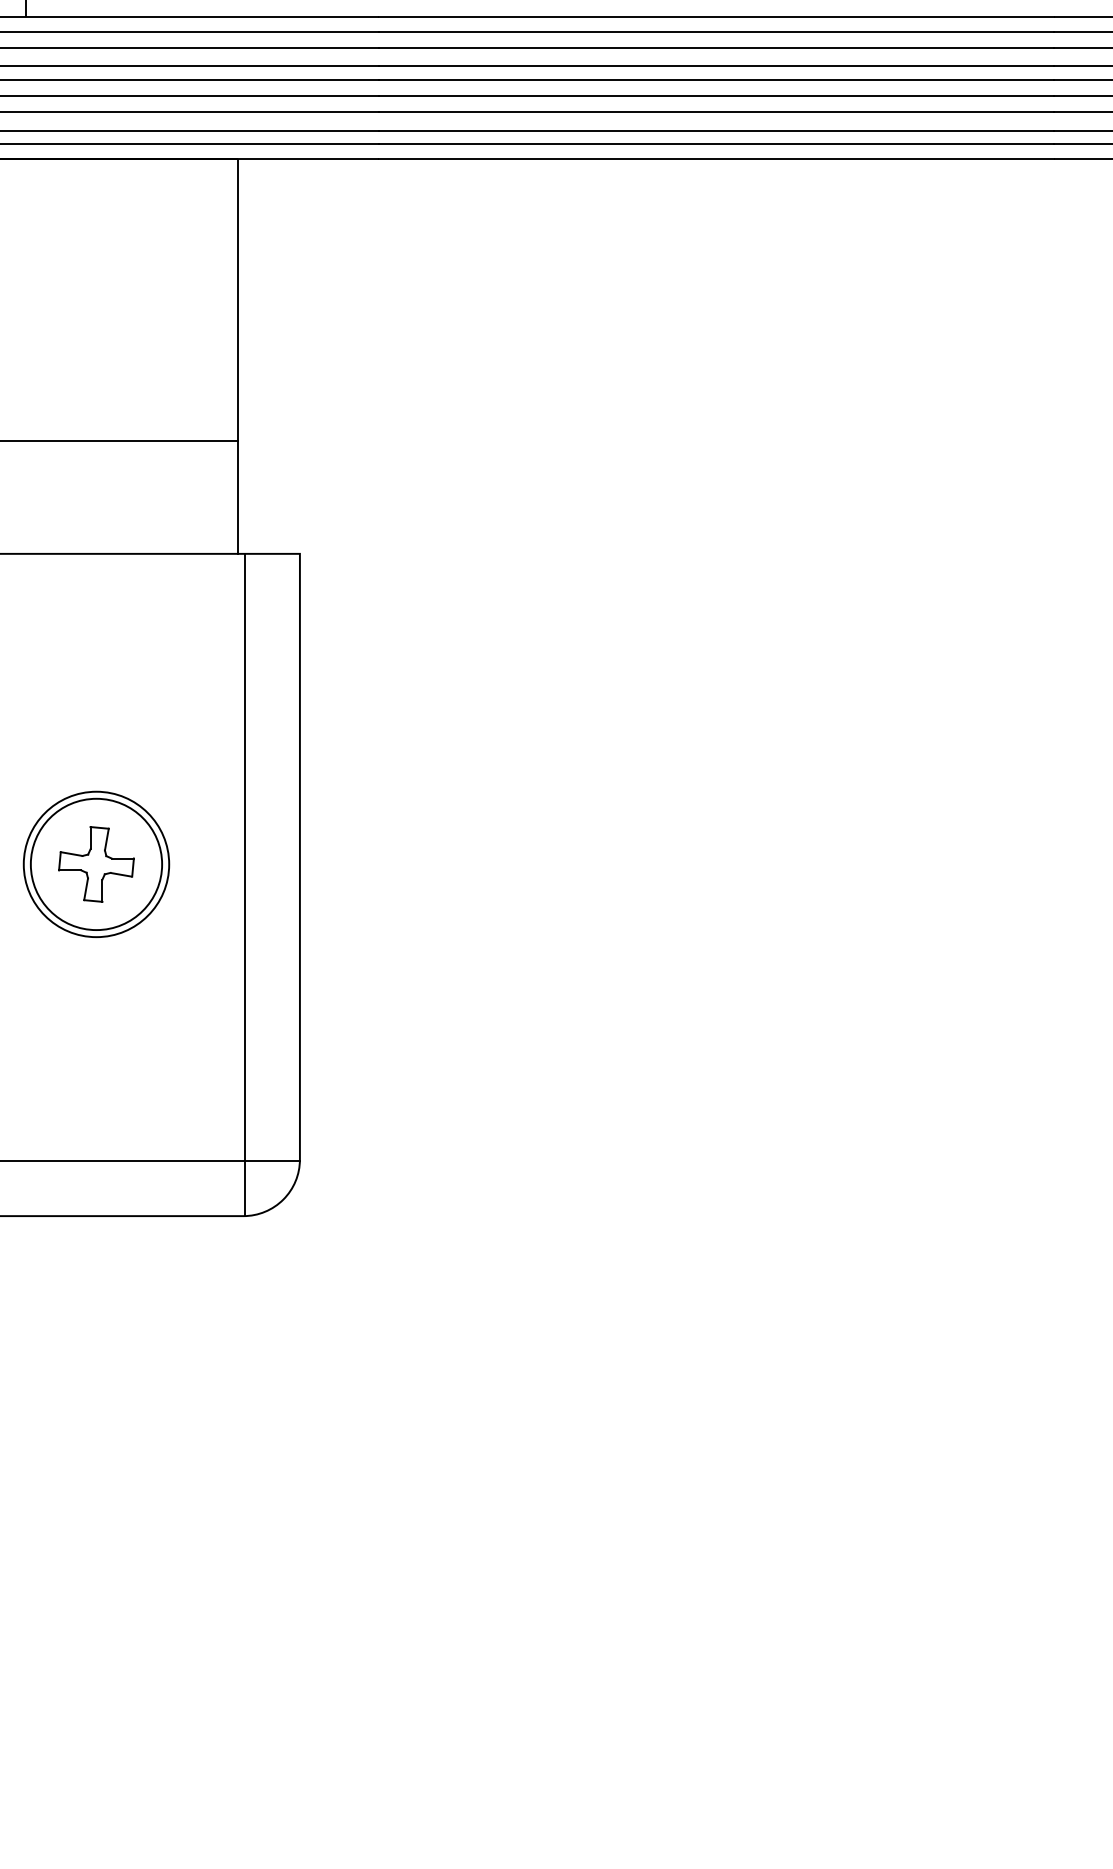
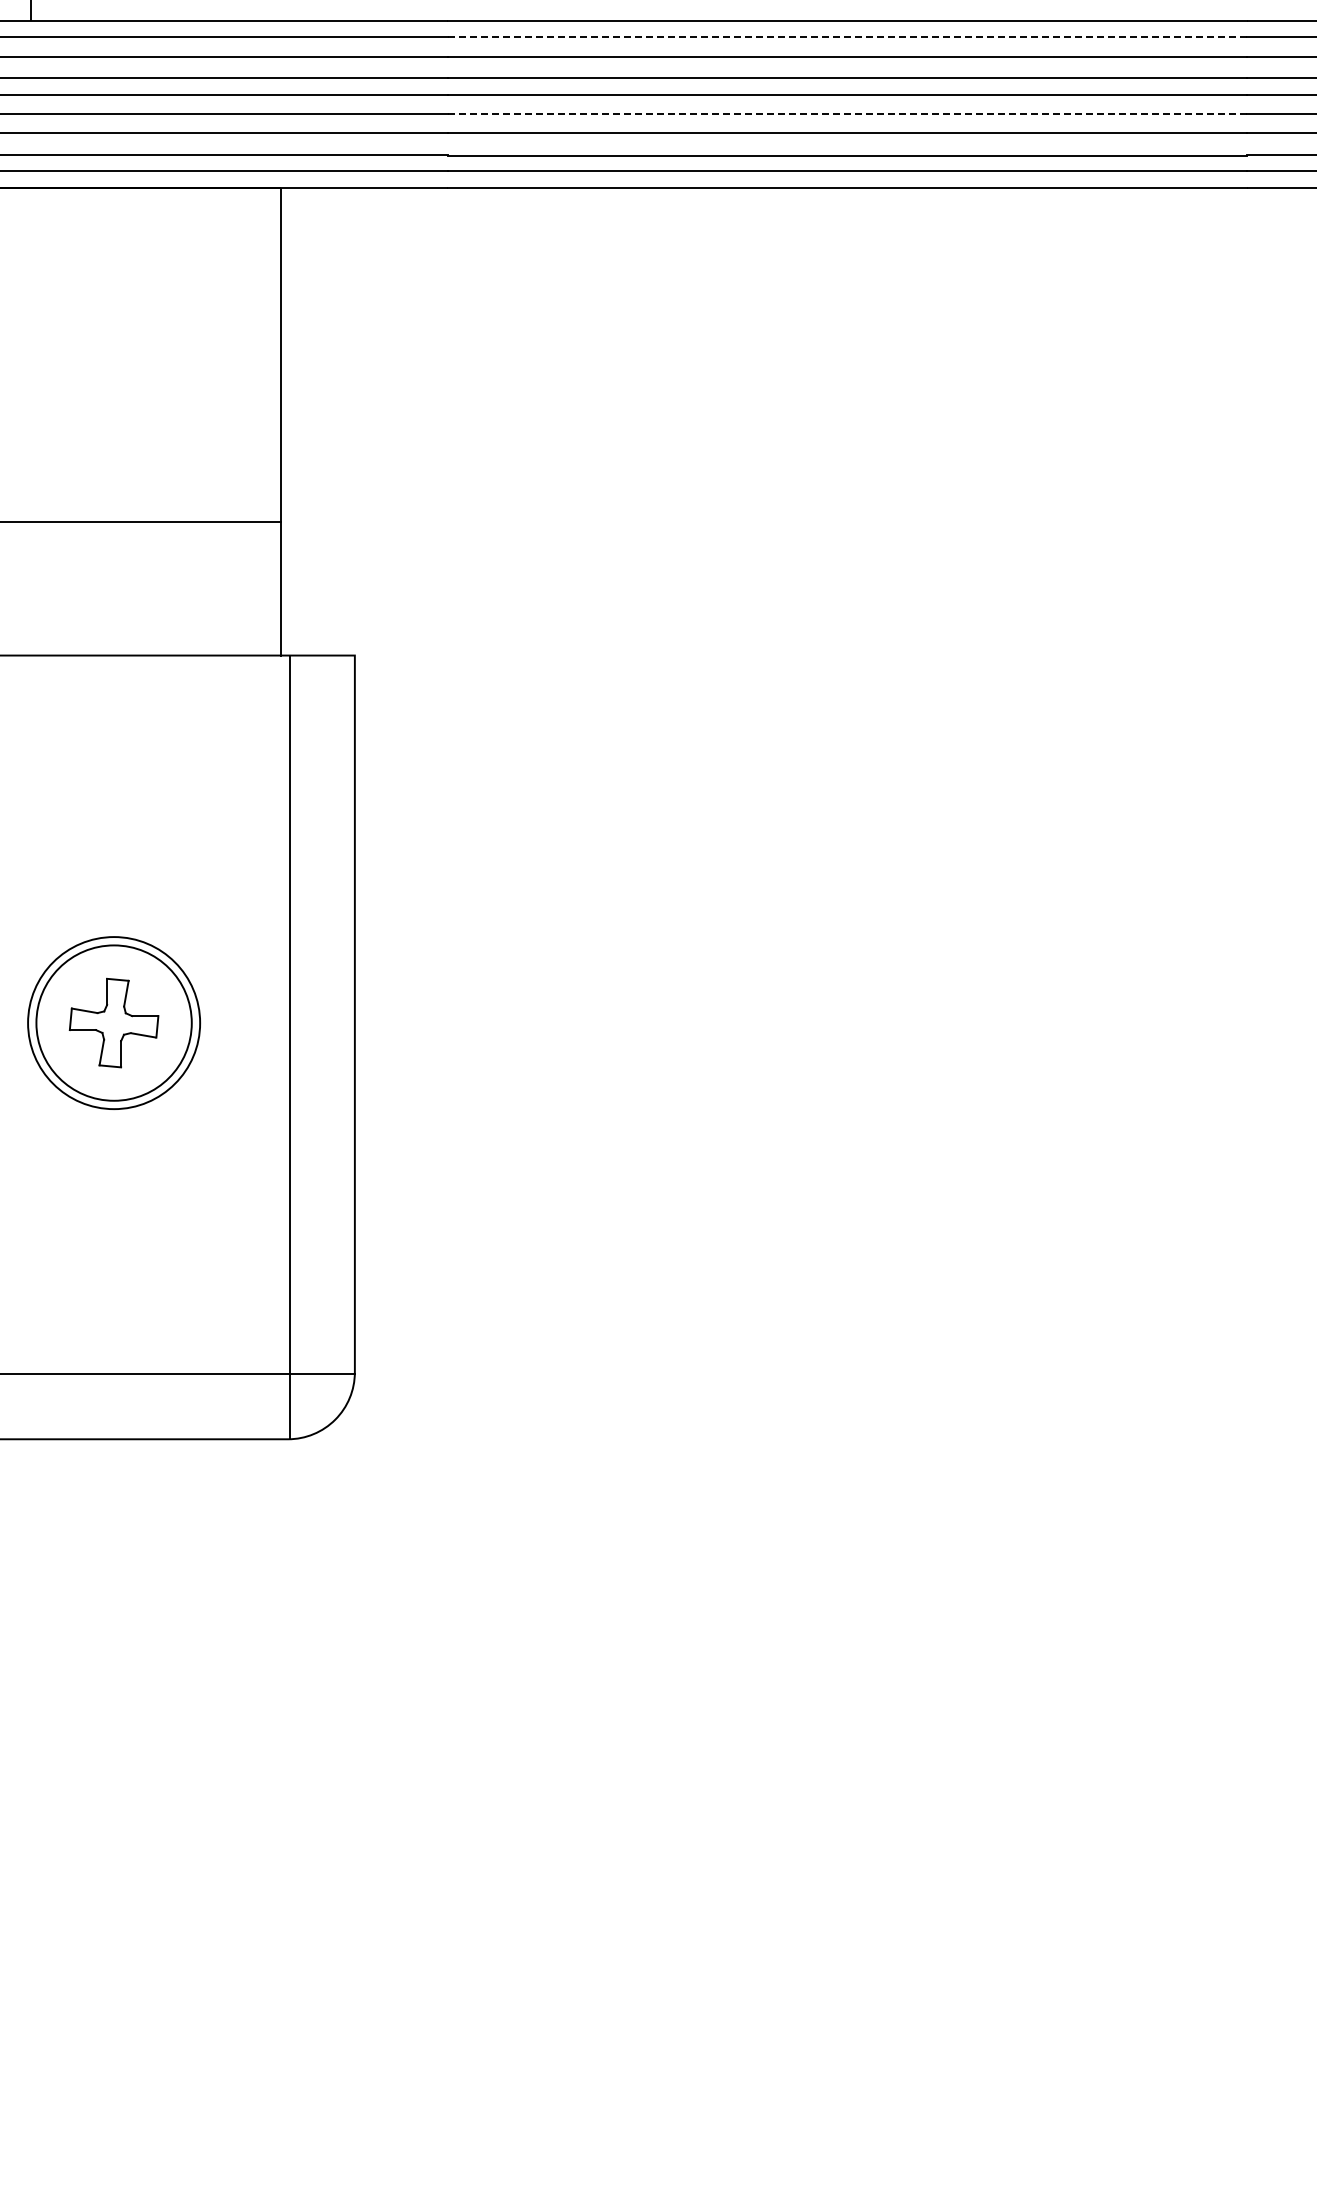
line: (716, 31) -> (847, 37), solid -> dashed
line: (716, 96) -> (847, 114), solid -> dashed

